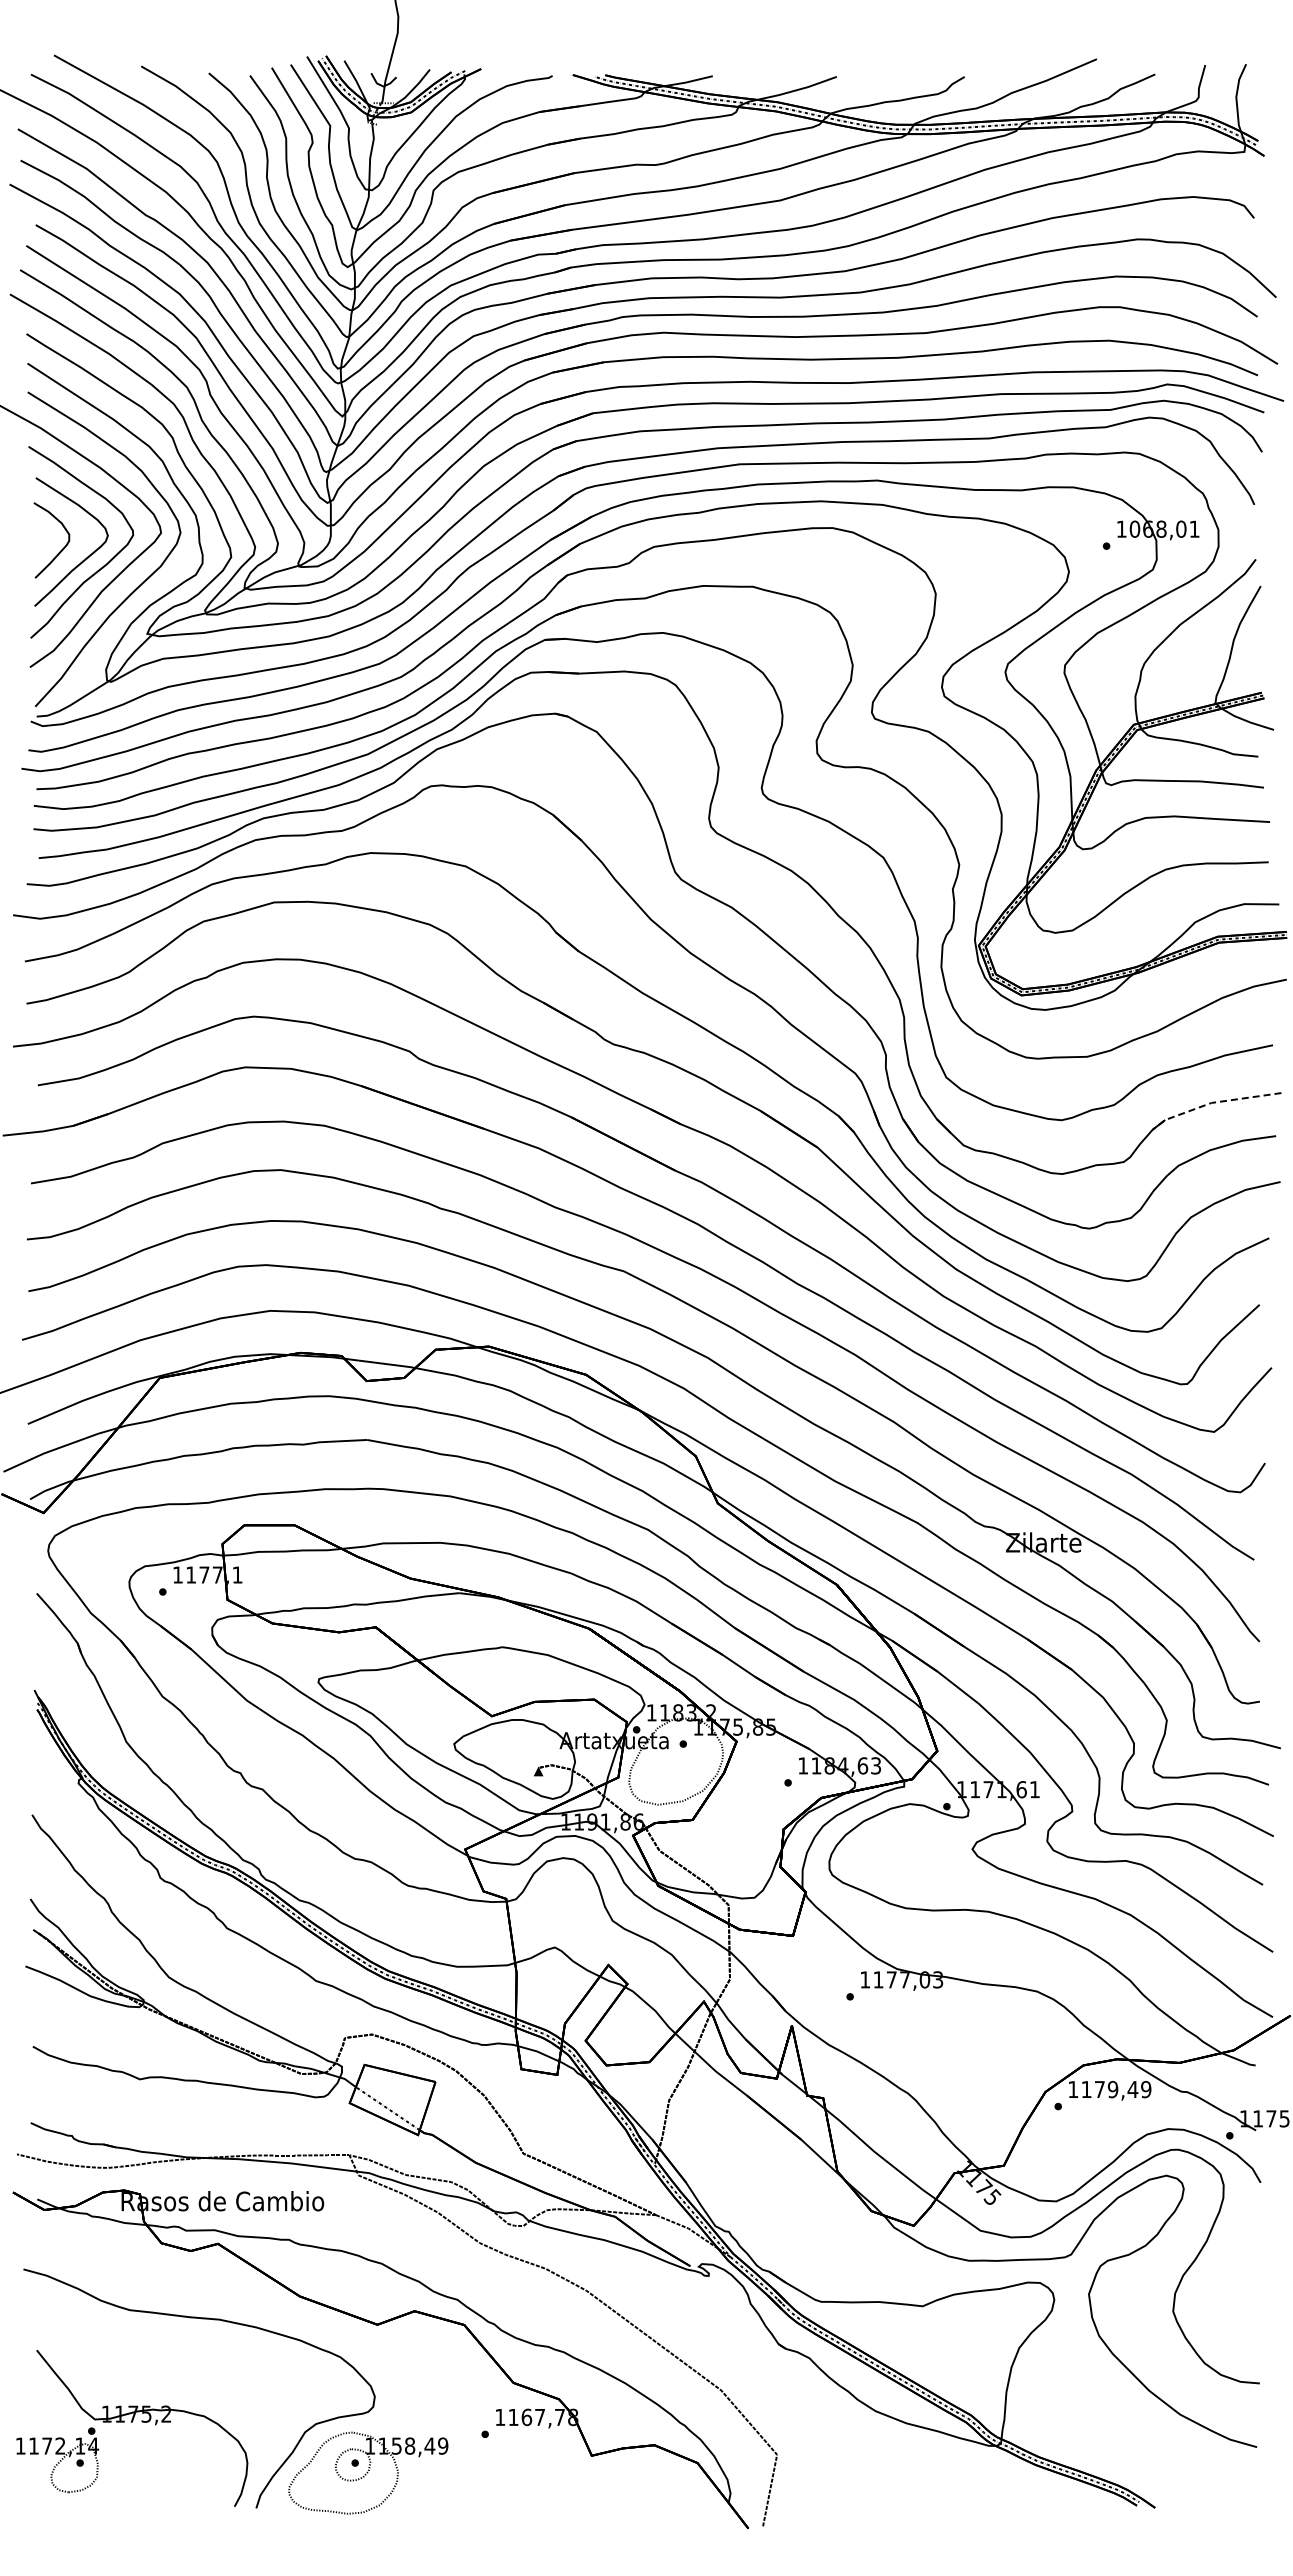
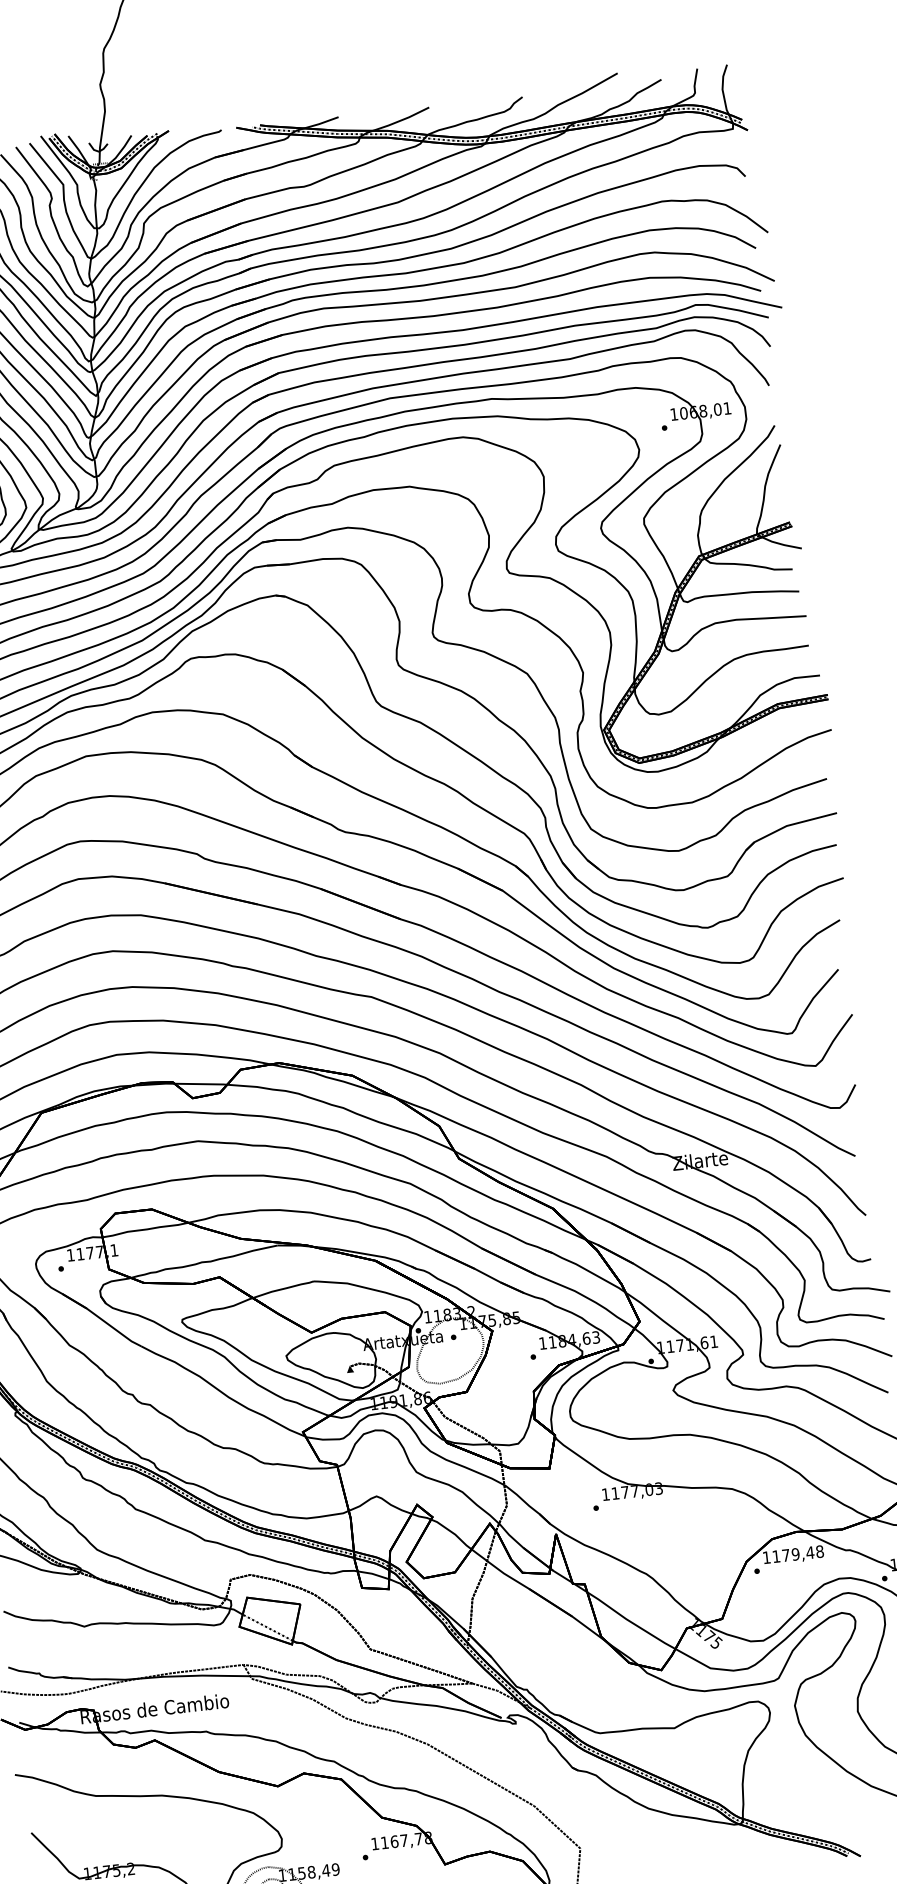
line: (1212, 1102) -> (787, 825), dashed -> solid
text: (1146, 2089) -> (820, 1551), 1179,49 -> 1179,48

